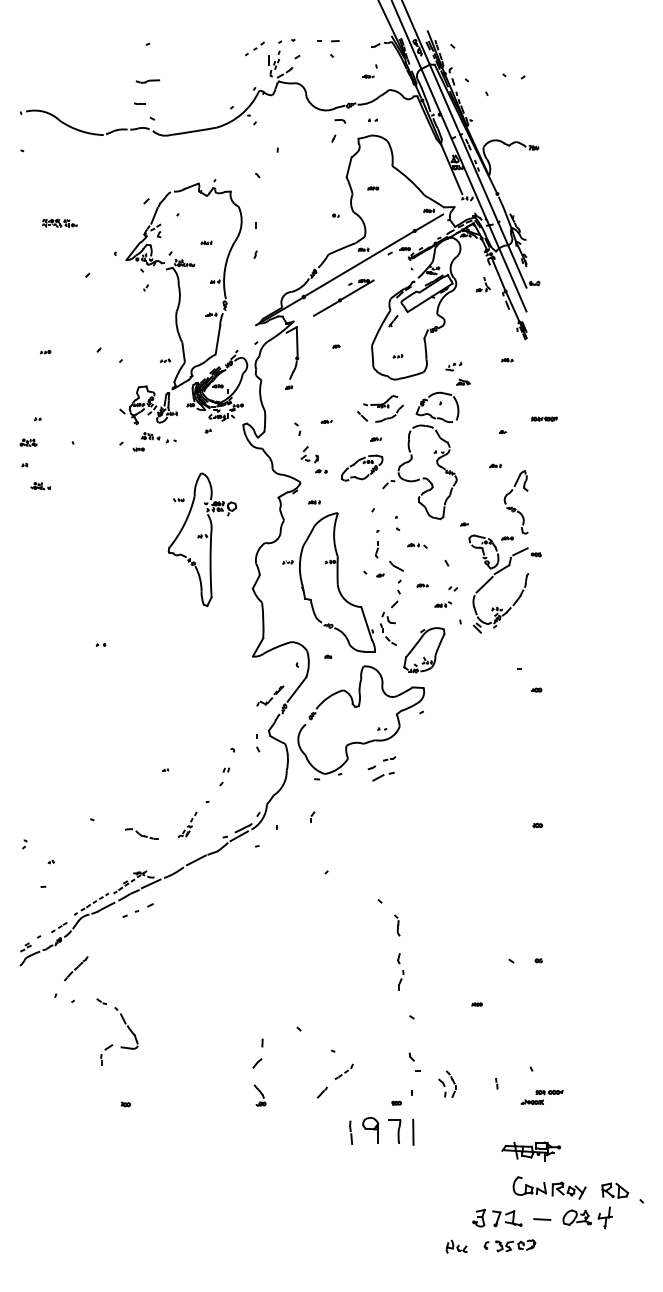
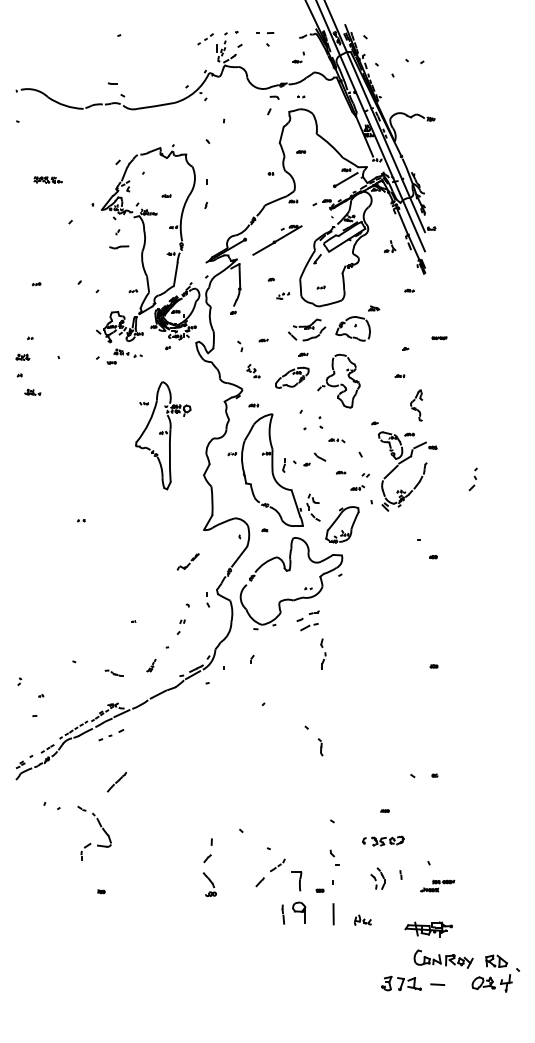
part: (147, 81) -> (118, 247), moved
line: (359, 263) -> (290, 212), removed
part: (482, 284) -> (389, 246), moved
part: (453, 366) -> (282, 295), moved
part: (544, 418) -> (439, 337), size x0.7
part: (313, 459) -> (252, 370), size x0.6
part: (419, 472) -> (338, 381), size x0.7
part: (515, 502) -> (416, 405), size x0.6
part: (376, 549) -> (283, 465), moved
part: (396, 593) -> (473, 479), moved
part: (270, 695) -> (188, 561), moved
part: (187, 824) -> (151, 665), size x0.6
part: (141, 833) -> (114, 672), size x0.7
part: (76, 968) -> (117, 781), moved
part: (400, 971) -> (323, 653), moved
part: (447, 1083) -> (378, 878), moved
part: (259, 1095) -> (209, 884), size x1.4
part: (394, 1131) -> (296, 881), moved
part: (587, 1217) -> (492, 983), moved
part: (509, 1245) -> (382, 840), moved
part: (456, 1246) -> (362, 920), moved

